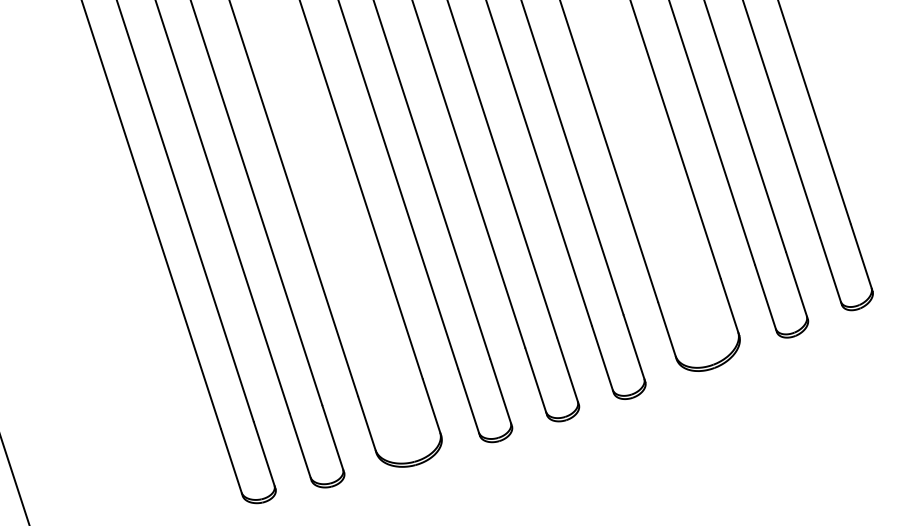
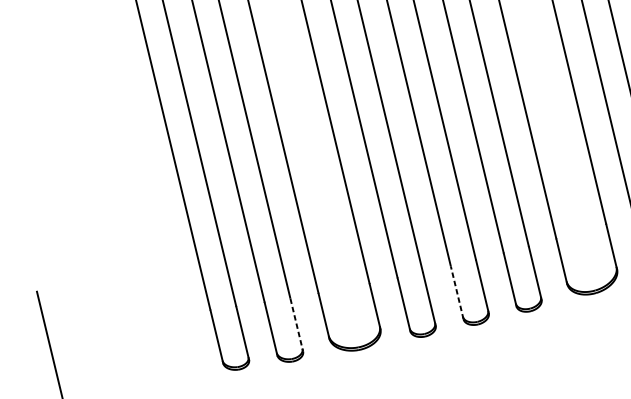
line: (536, 381) -> (457, 292), solid -> dashed
line: (333, 439) -> (296, 325), solid -> dashed

